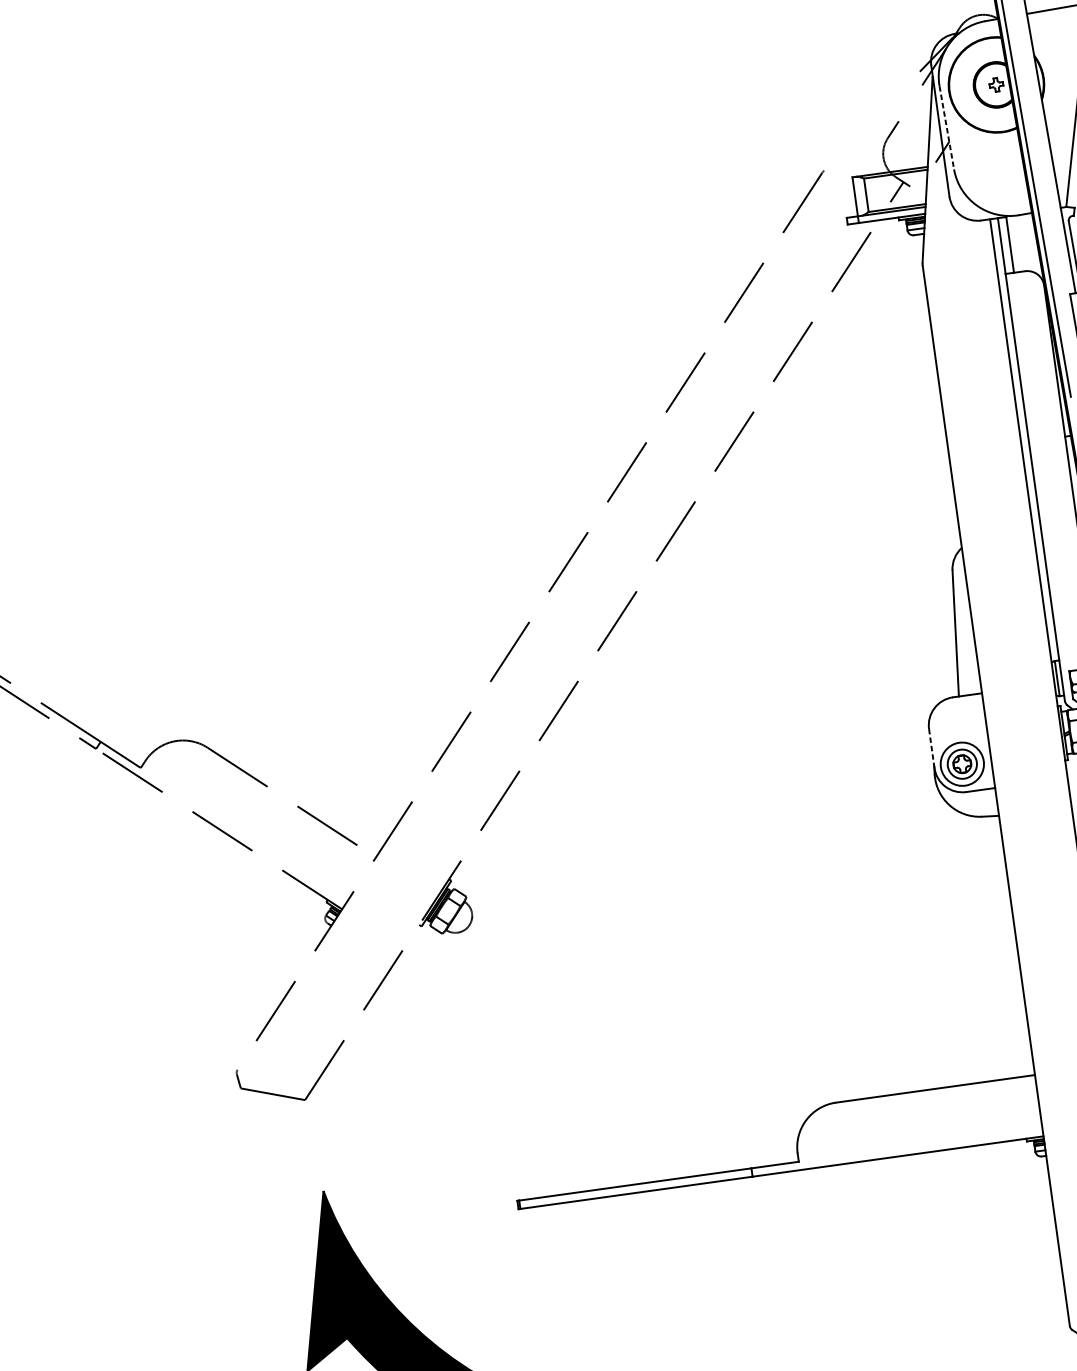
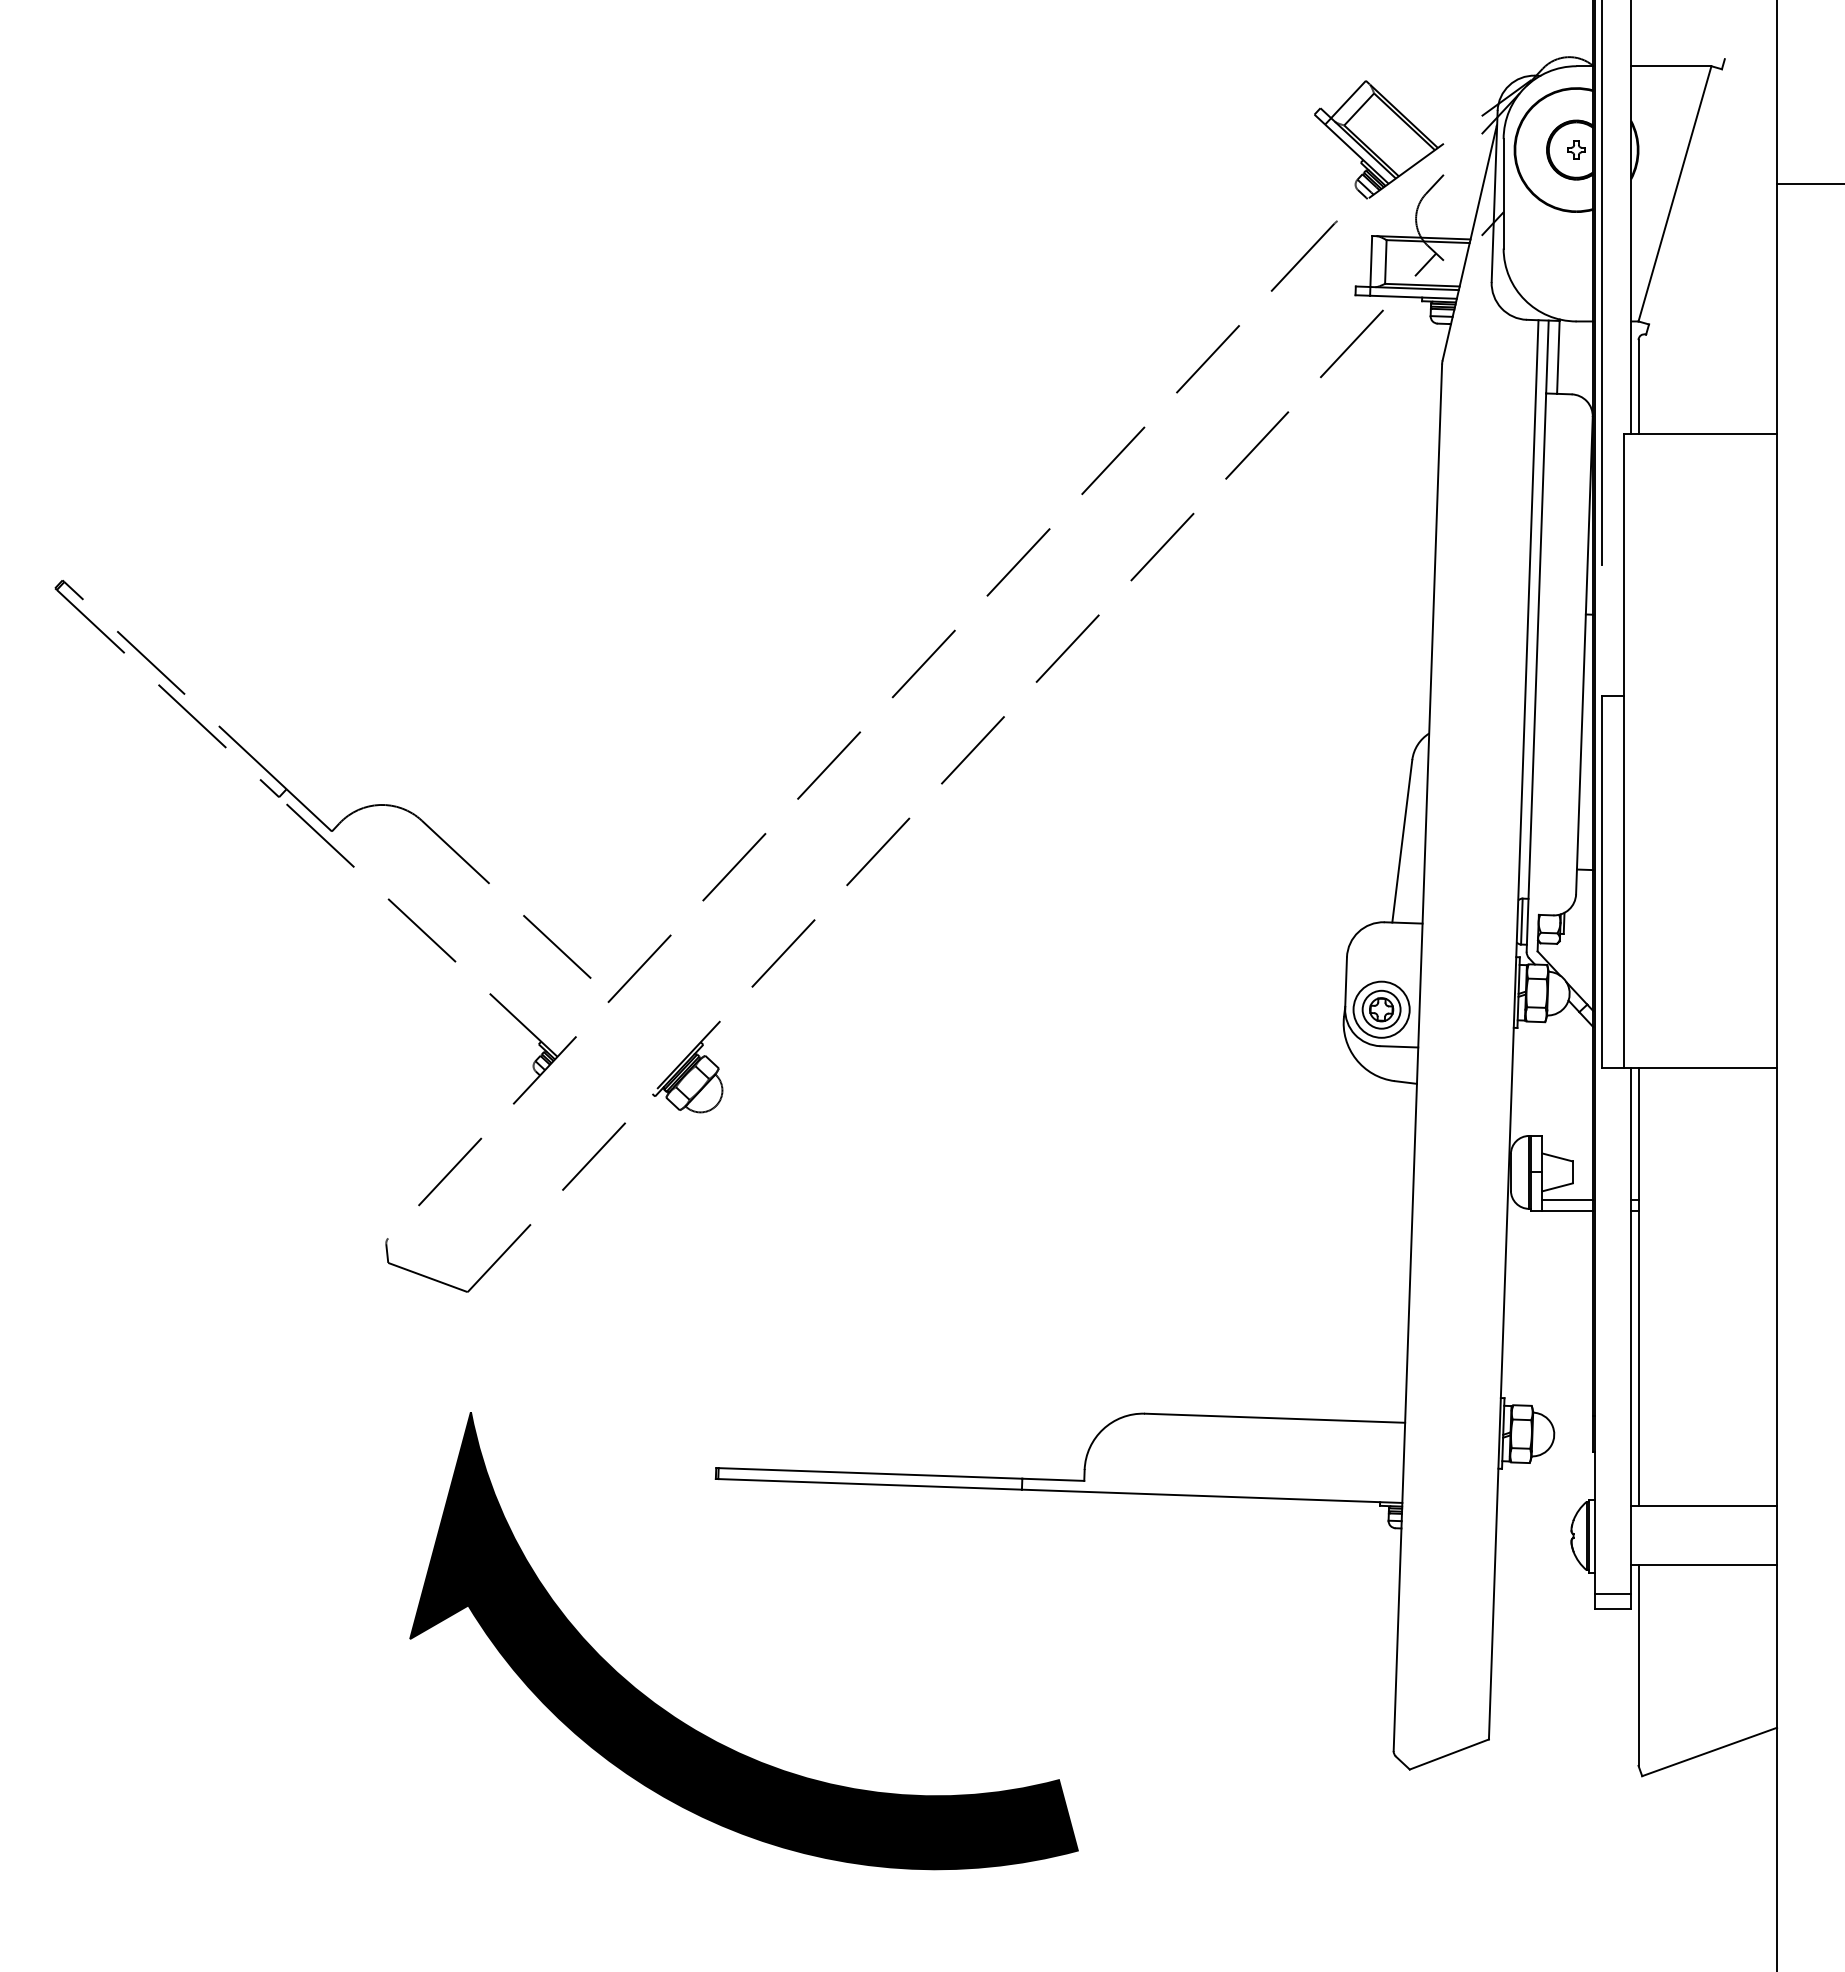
part: (845, 103) -> (1379, 139), added
line: (946, 127) -> (1503, 193), dashed -> solid
line: (932, 748) -> (1346, 982), dashed -> solid

